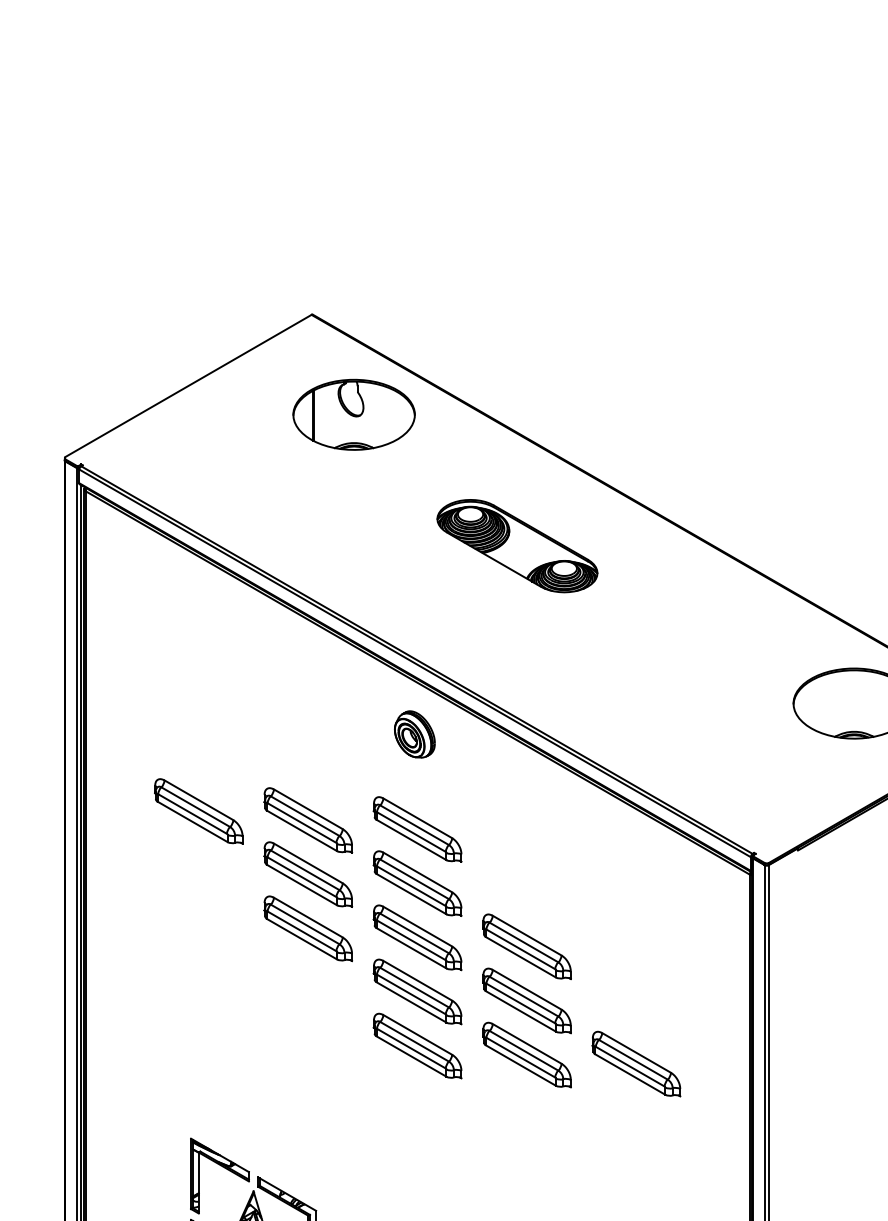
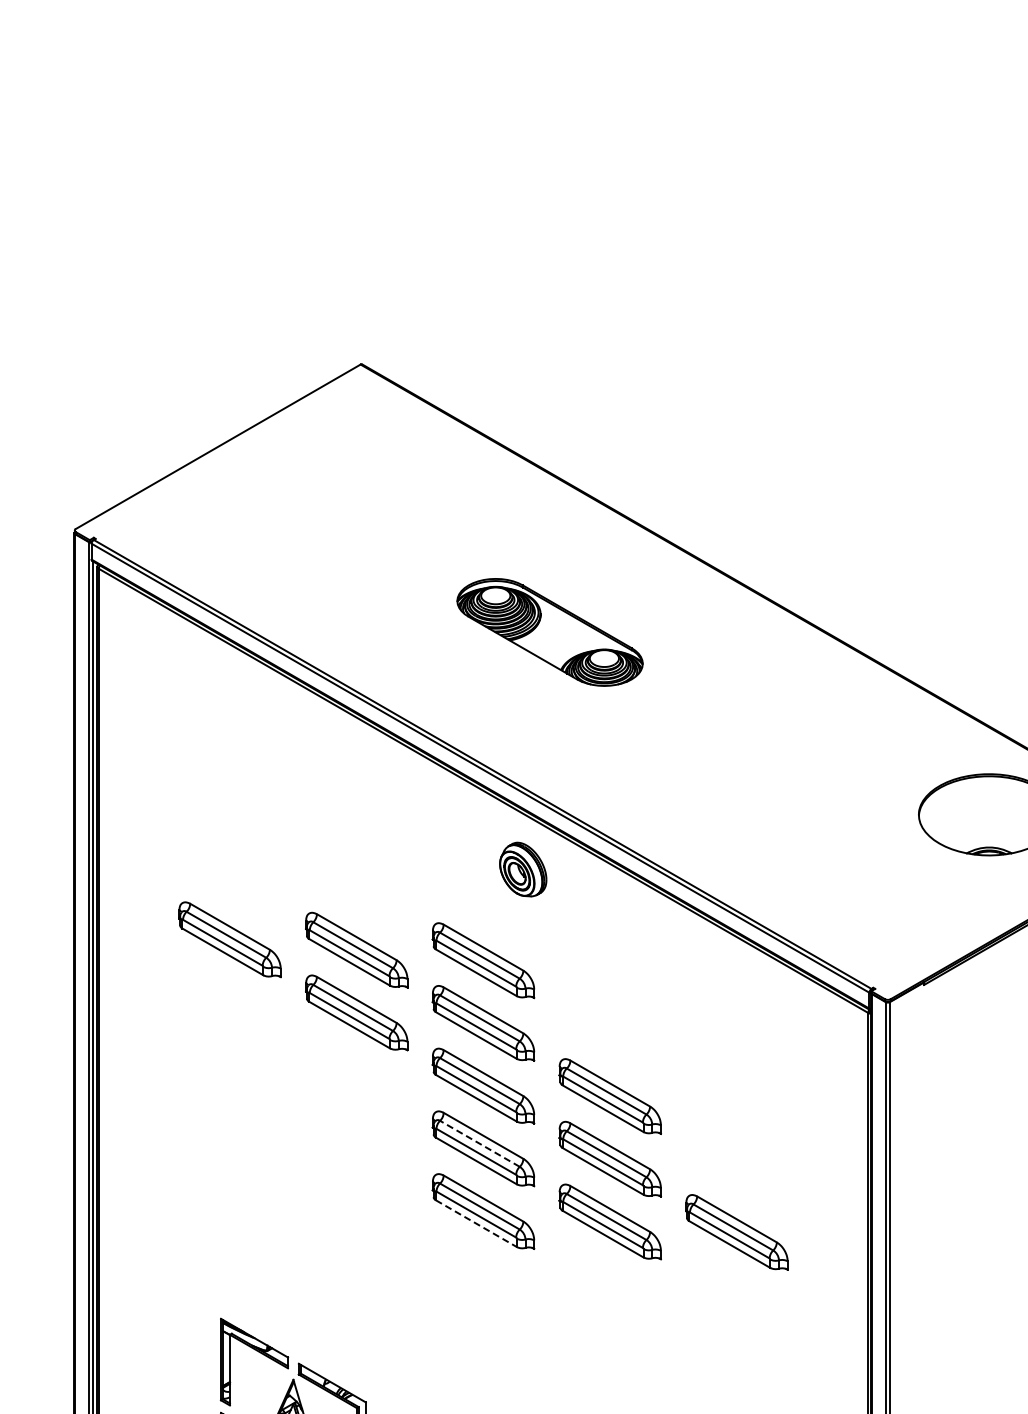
part: (353, 414) -> (409, 479), removed
part: (516, 546) -> (549, 632), moved
part: (415, 734) -> (523, 869), moved
part: (308, 928) -> (356, 1075), removed
line: (414, 987) -> (479, 1143), solid -> dashed
line: (411, 1056) -> (476, 1223), solid -> dashed

